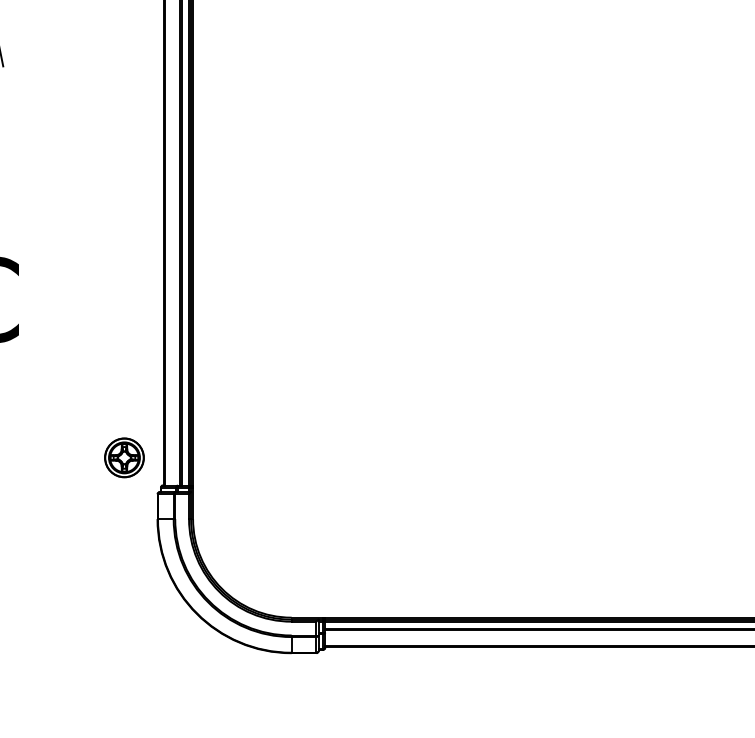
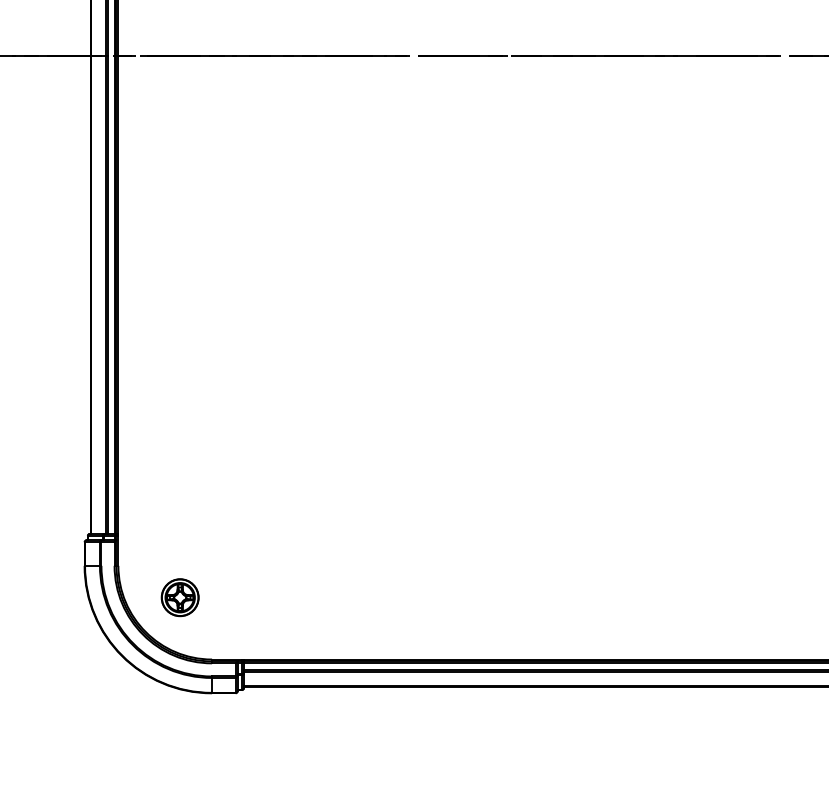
part: (123, 457) -> (179, 597), moved

